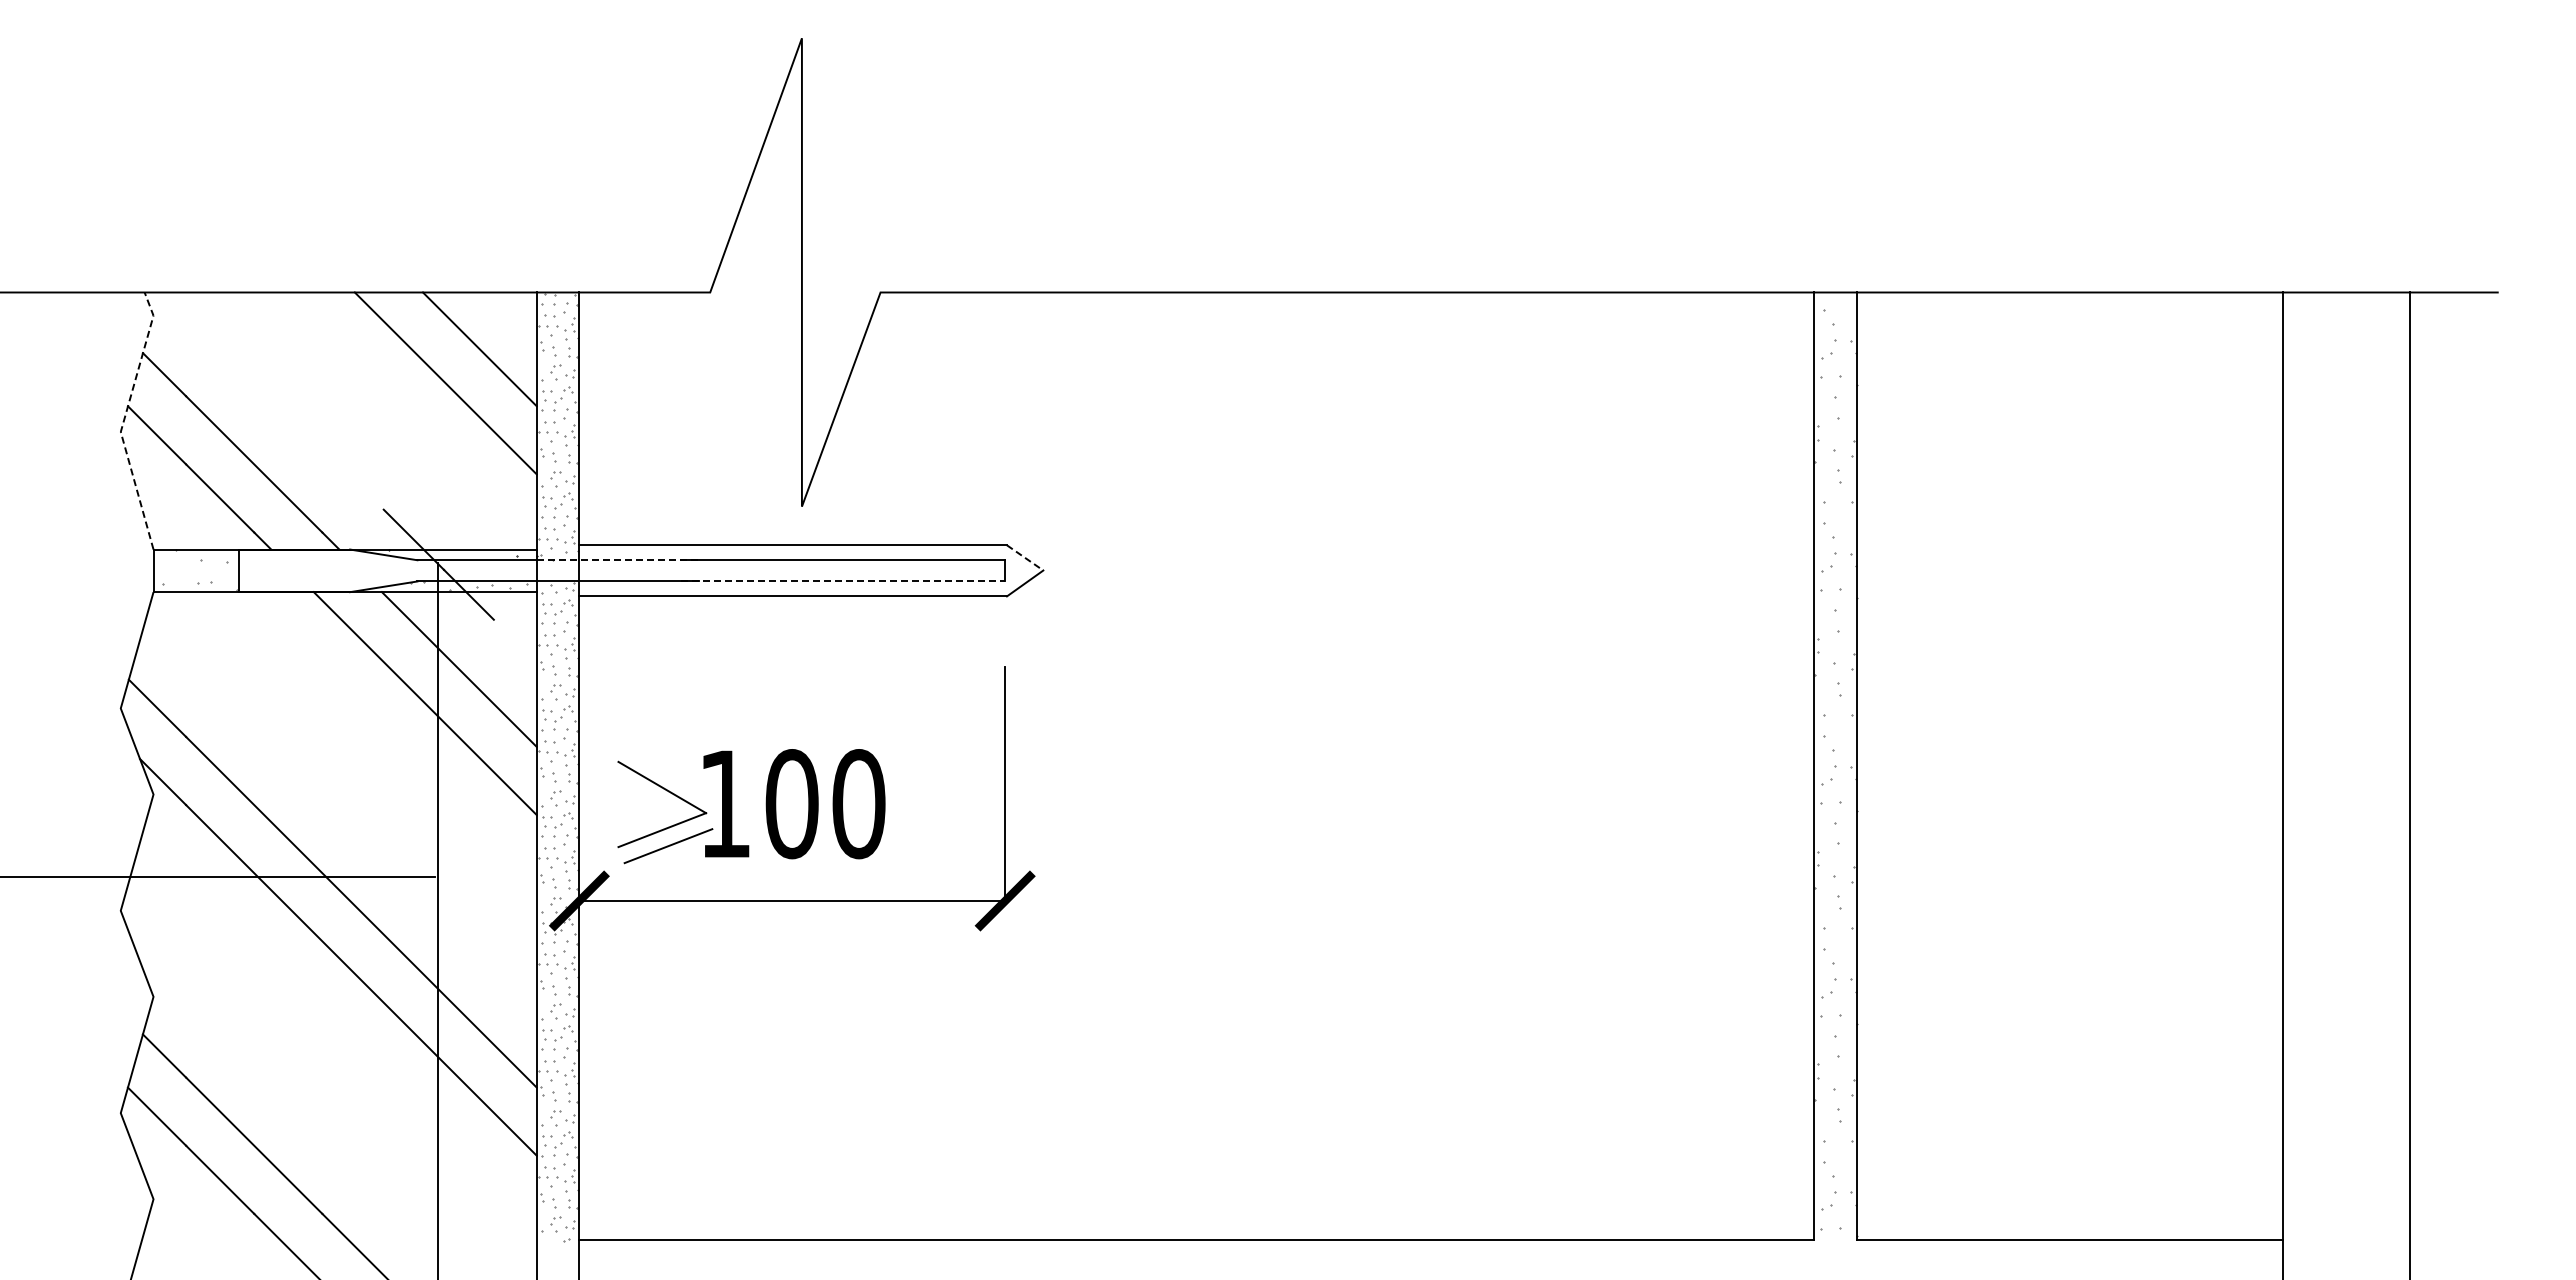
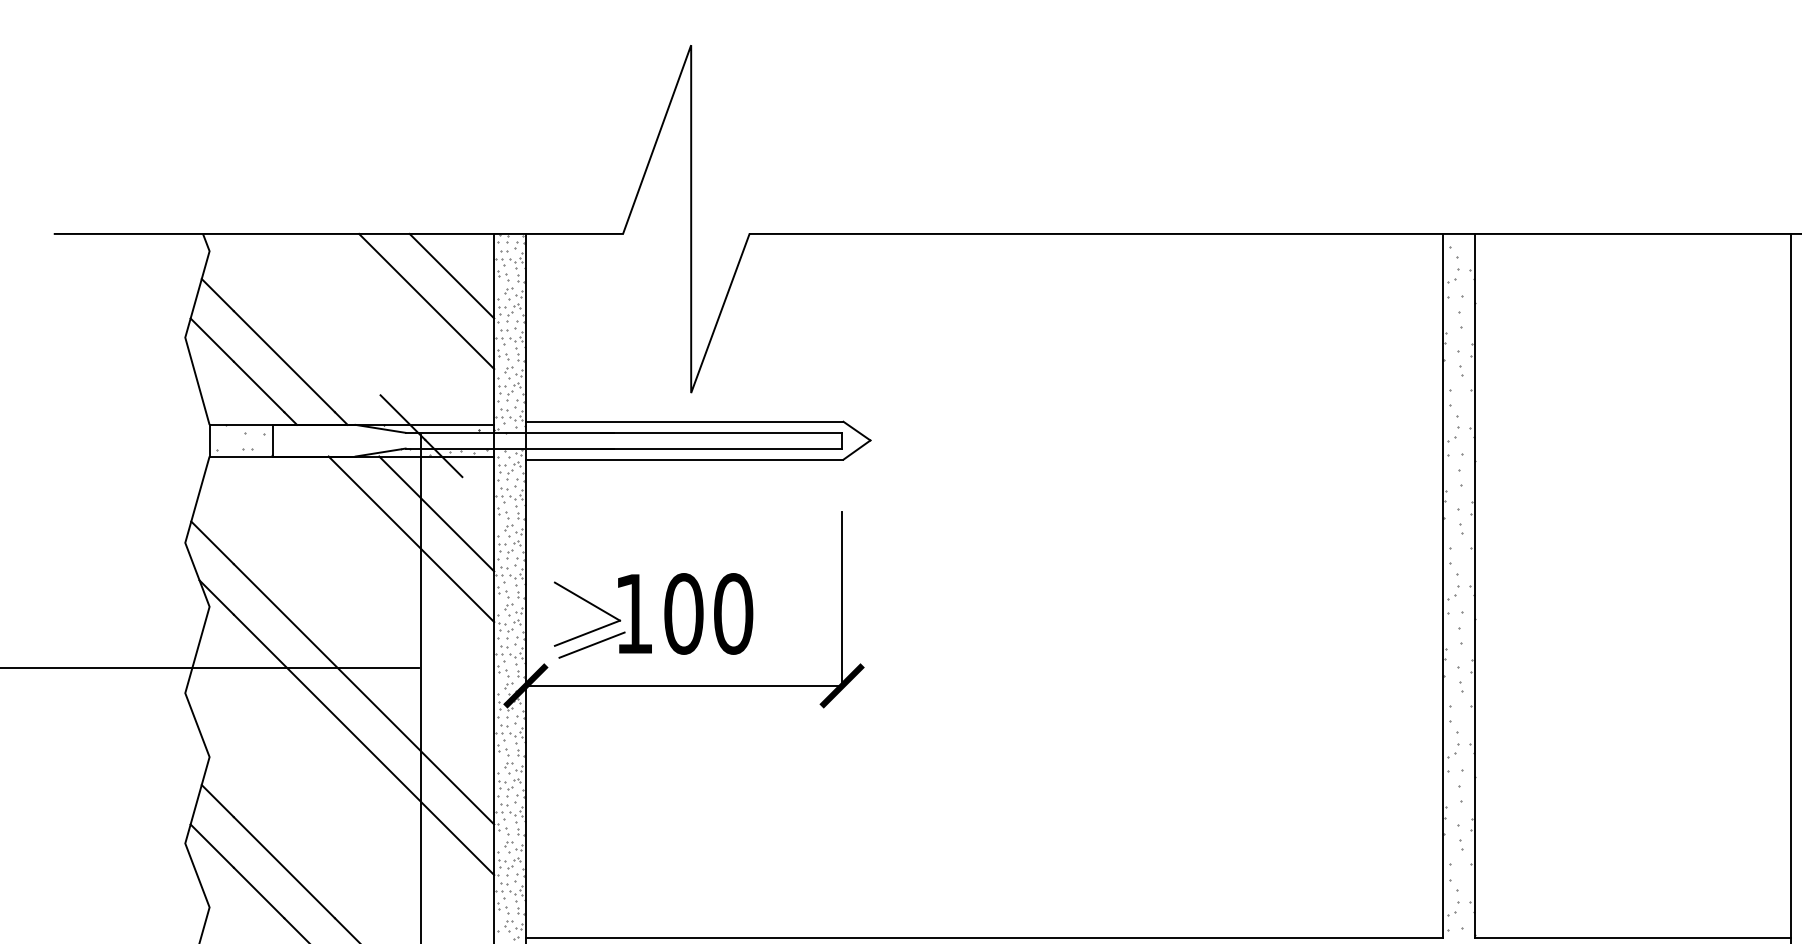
line: (124, 420) -> (188, 329), dashed -> solid
line: (1025, 558) -> (857, 431), dashed -> solid
line: (617, 560) -> (554, 433), dashed -> solid
line: (843, 581) -> (722, 448), dashed -> solid

